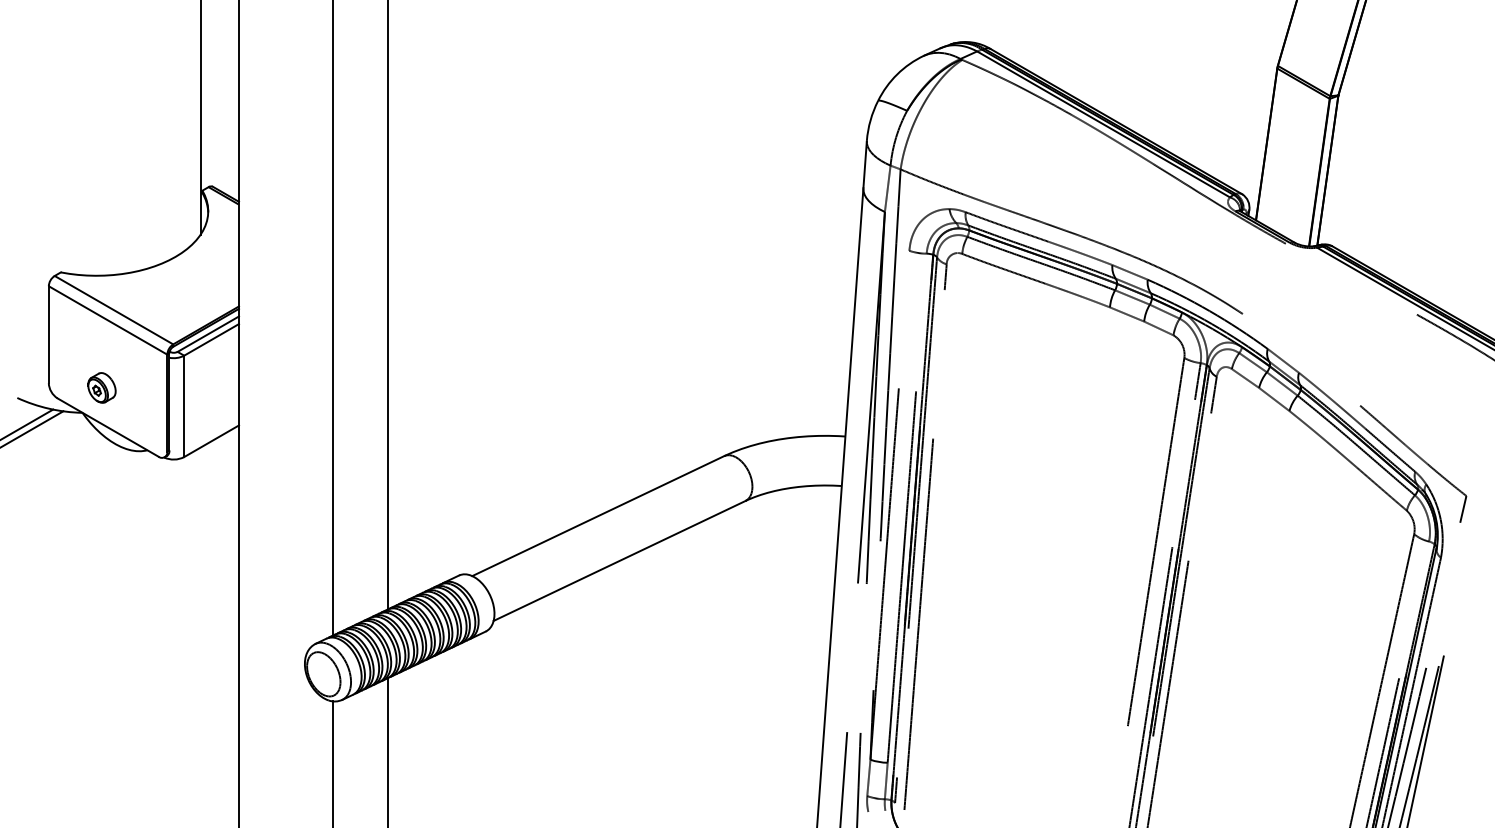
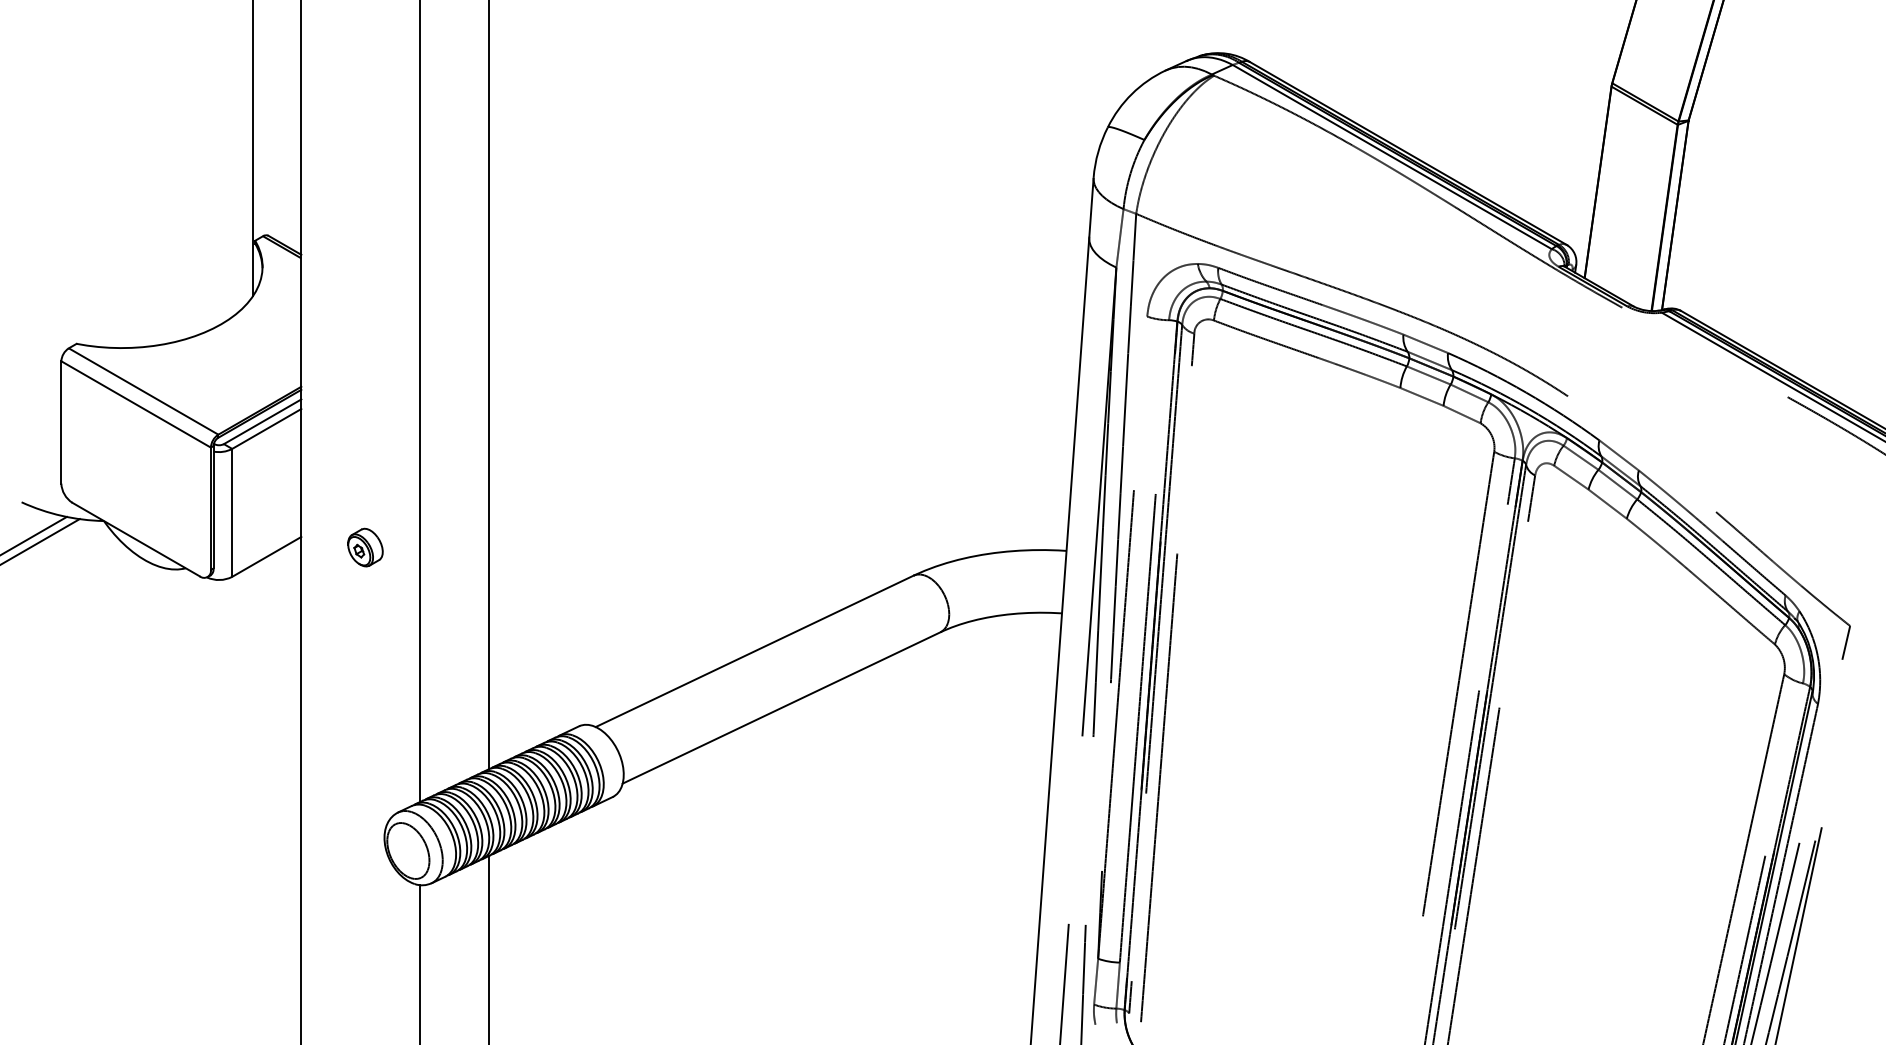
part: (102, 387) -> (365, 547), moved

